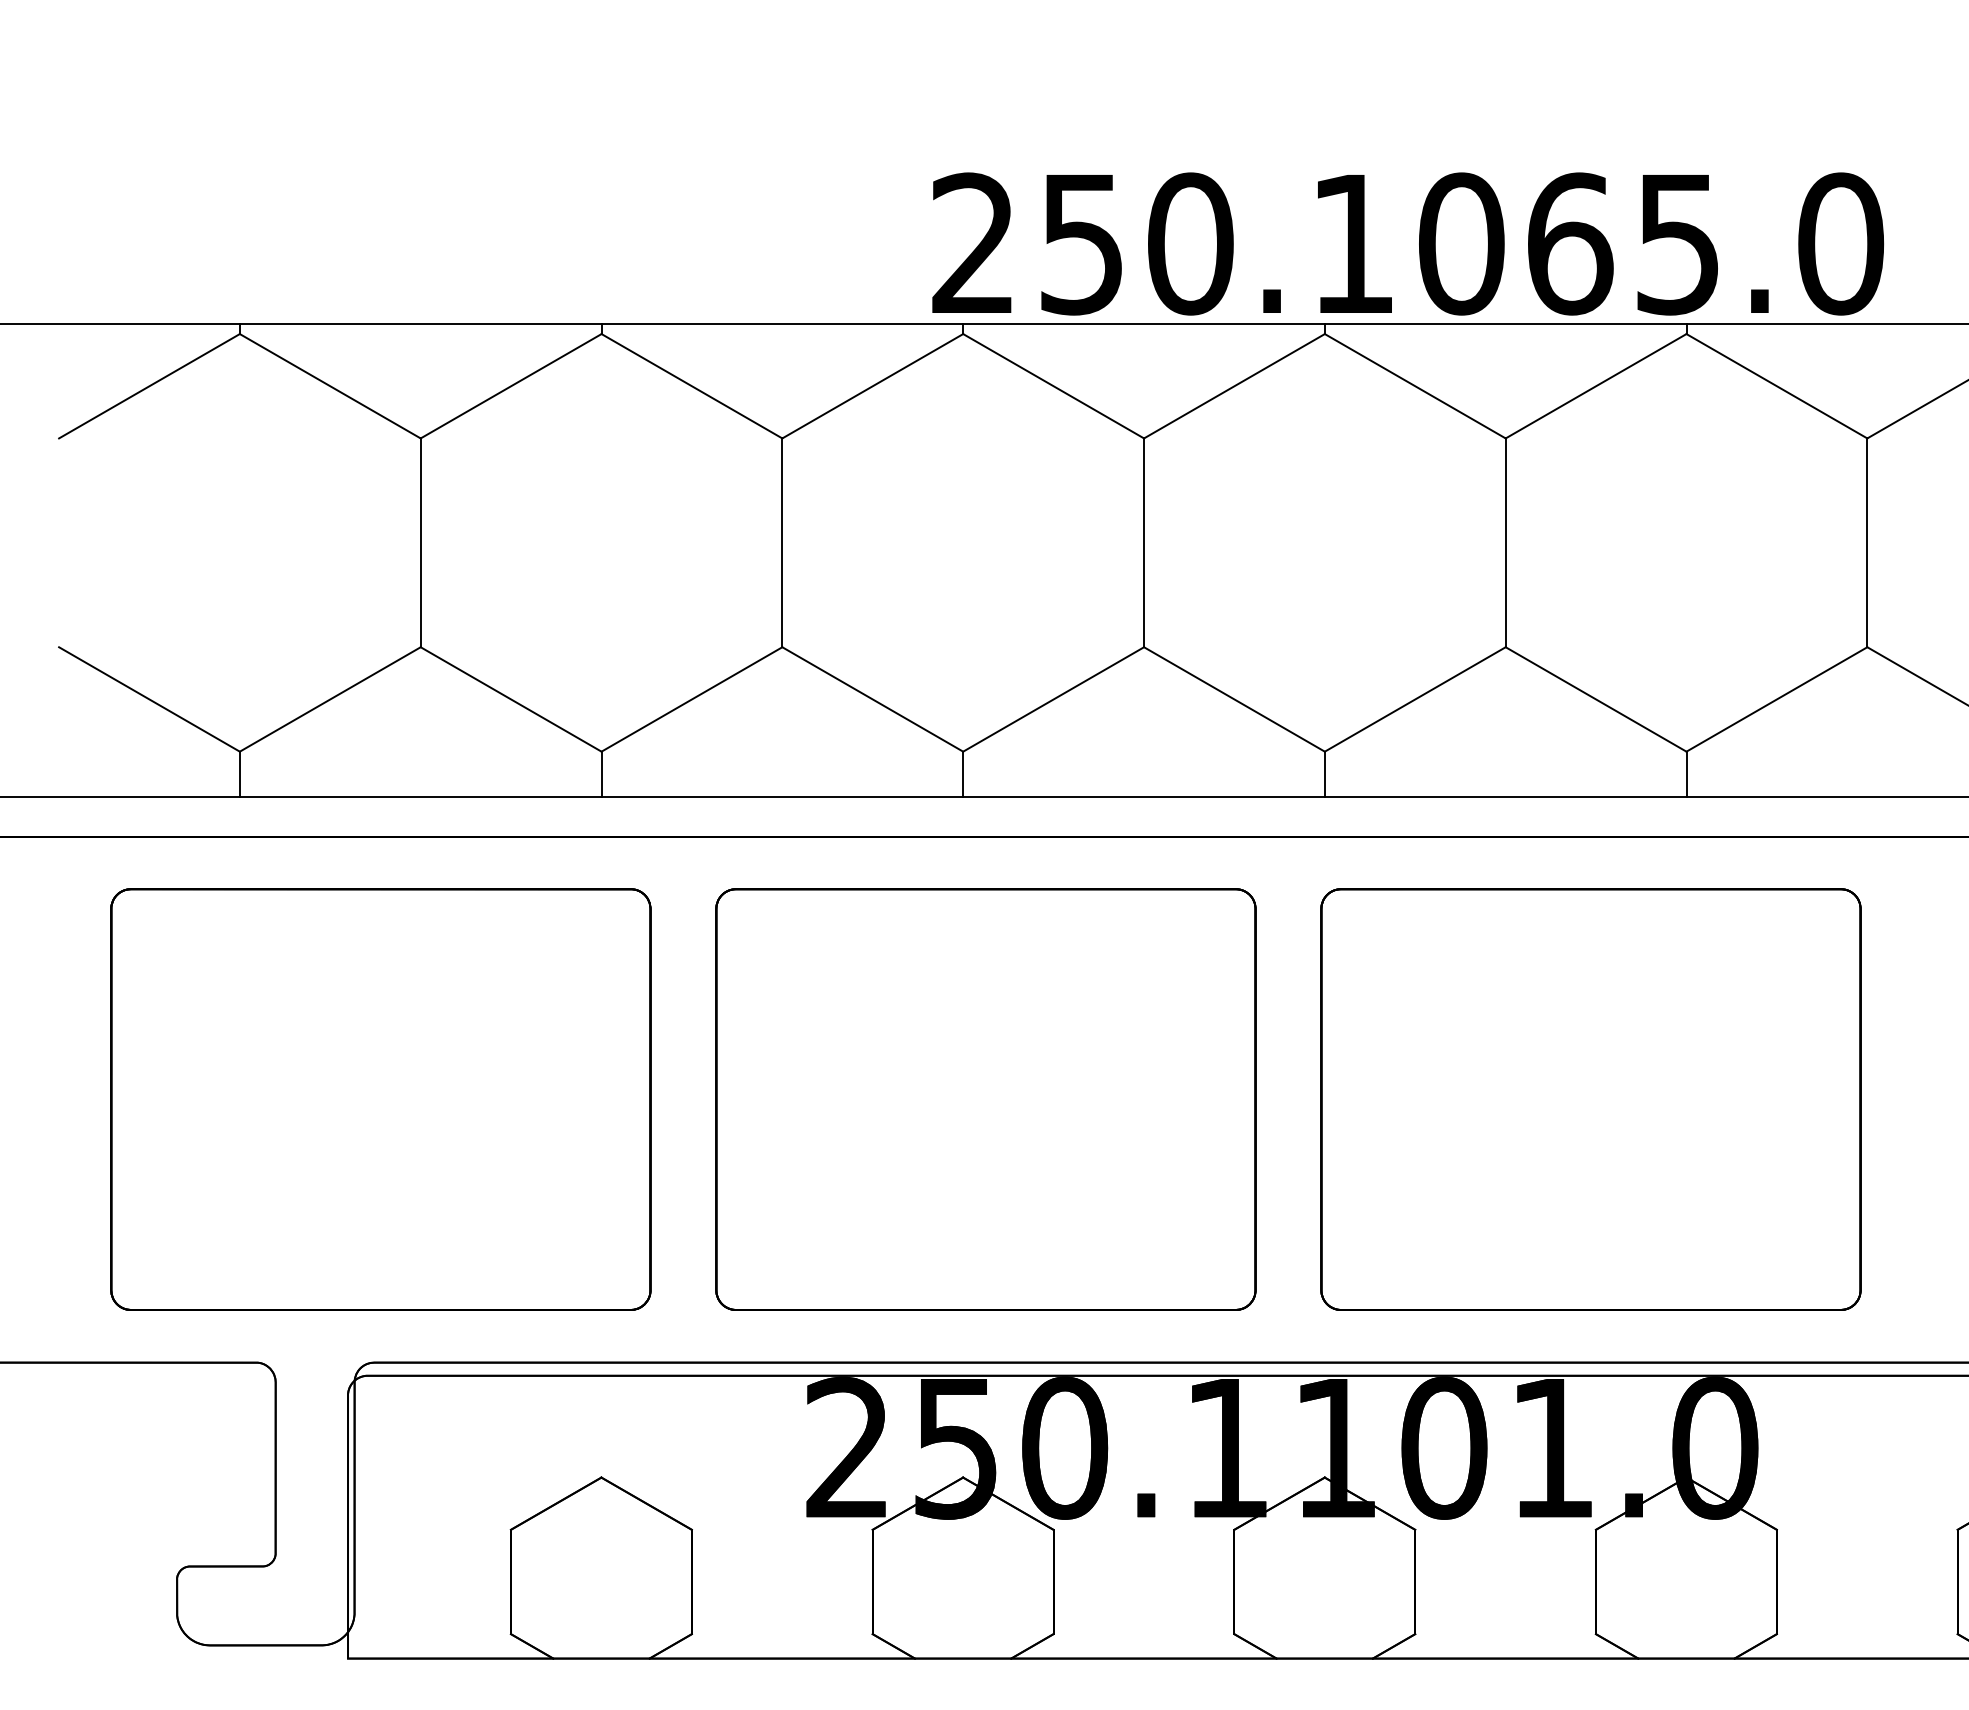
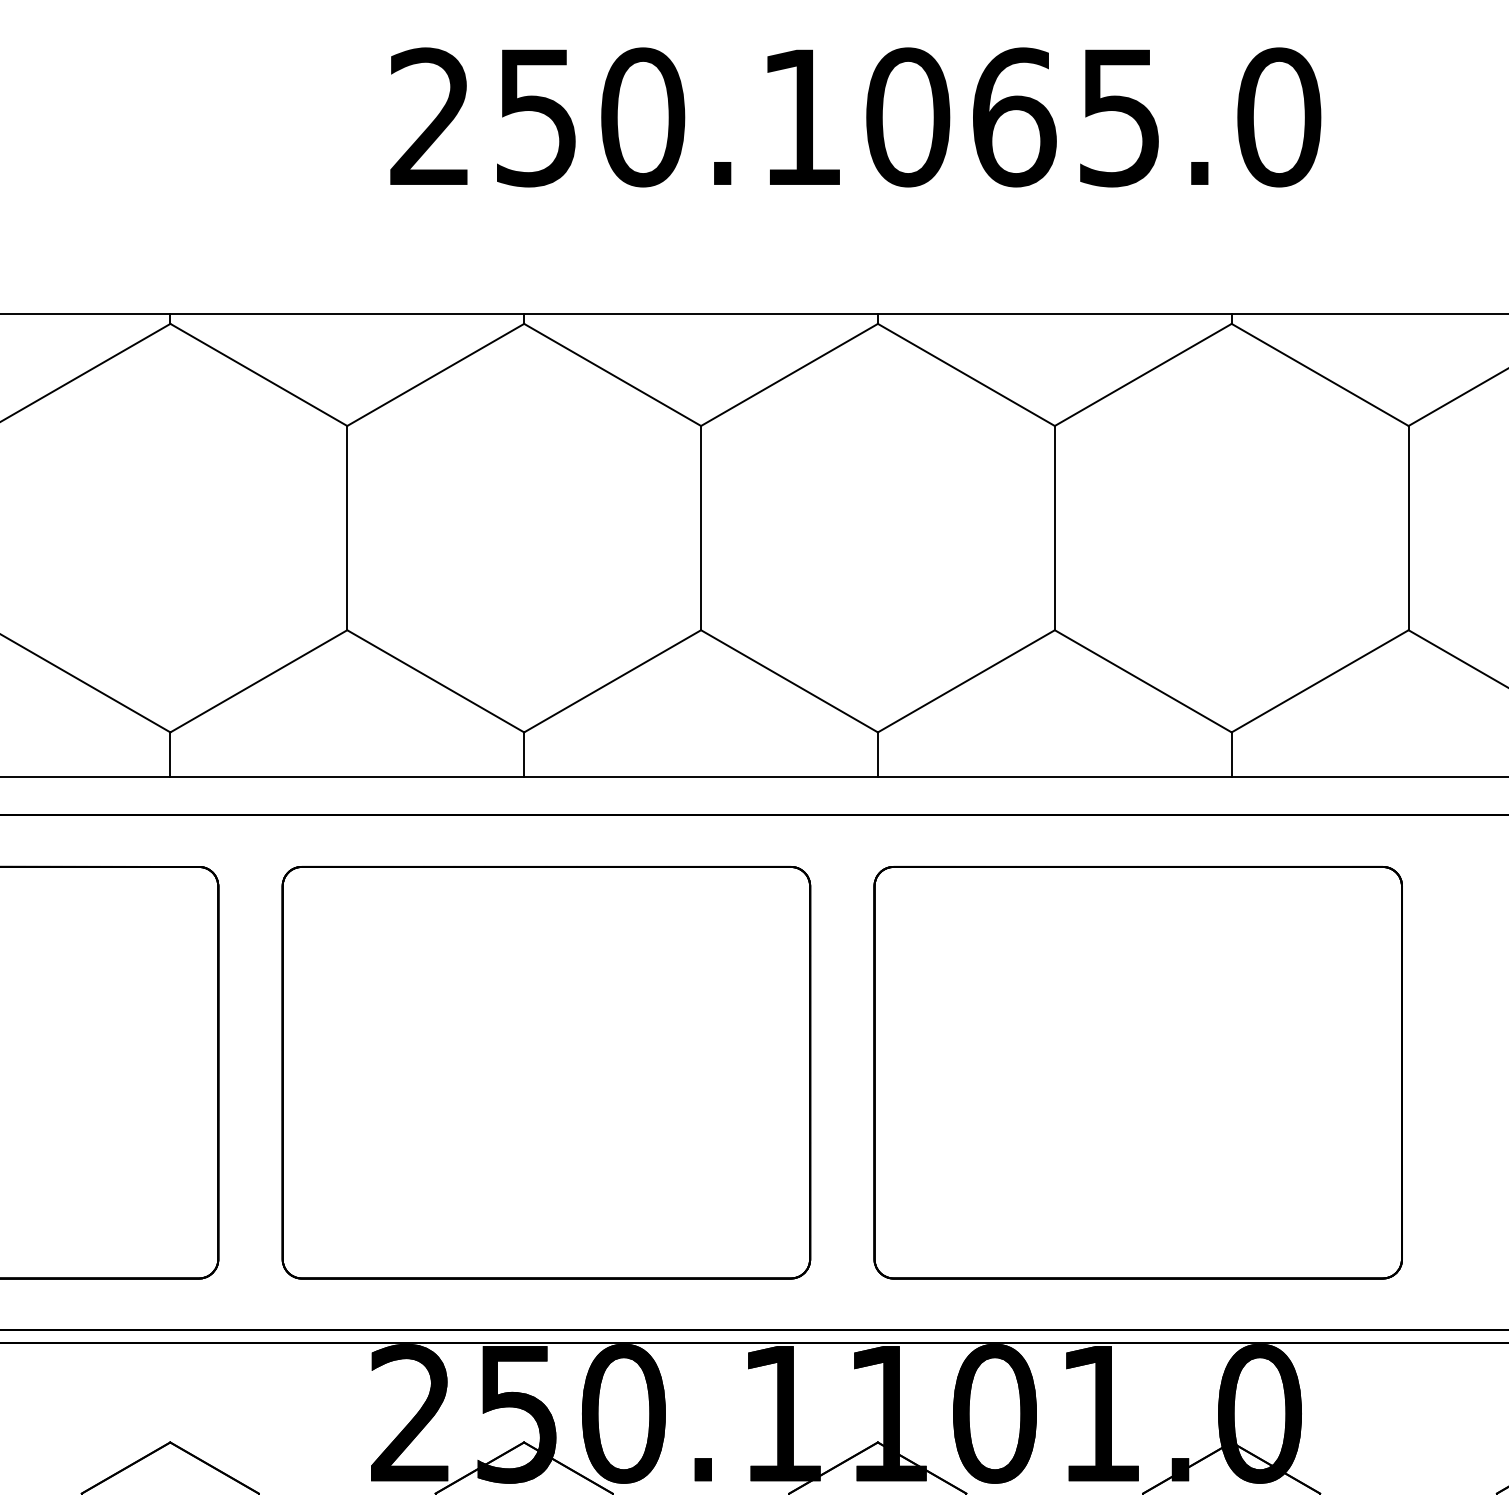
text: (1408, 243) -> (856, 116), moved

